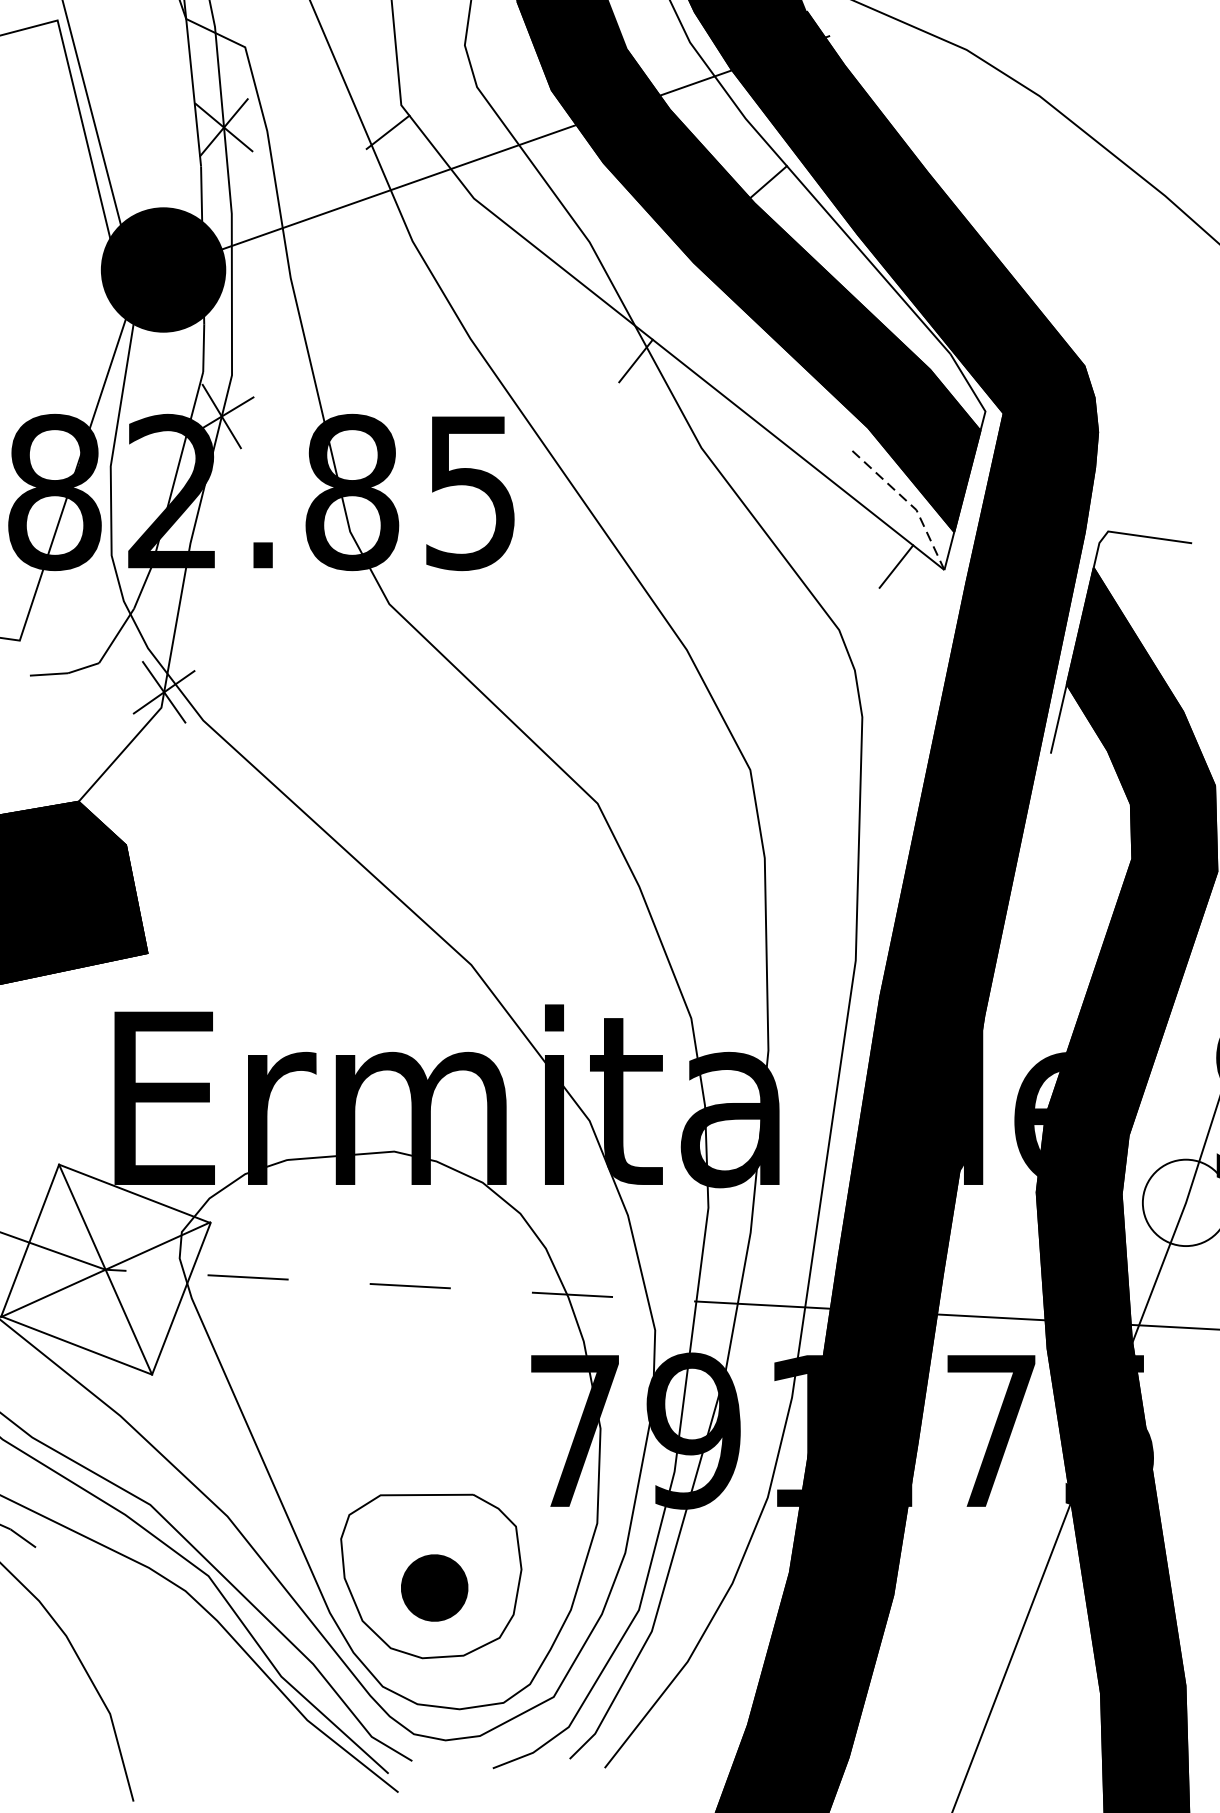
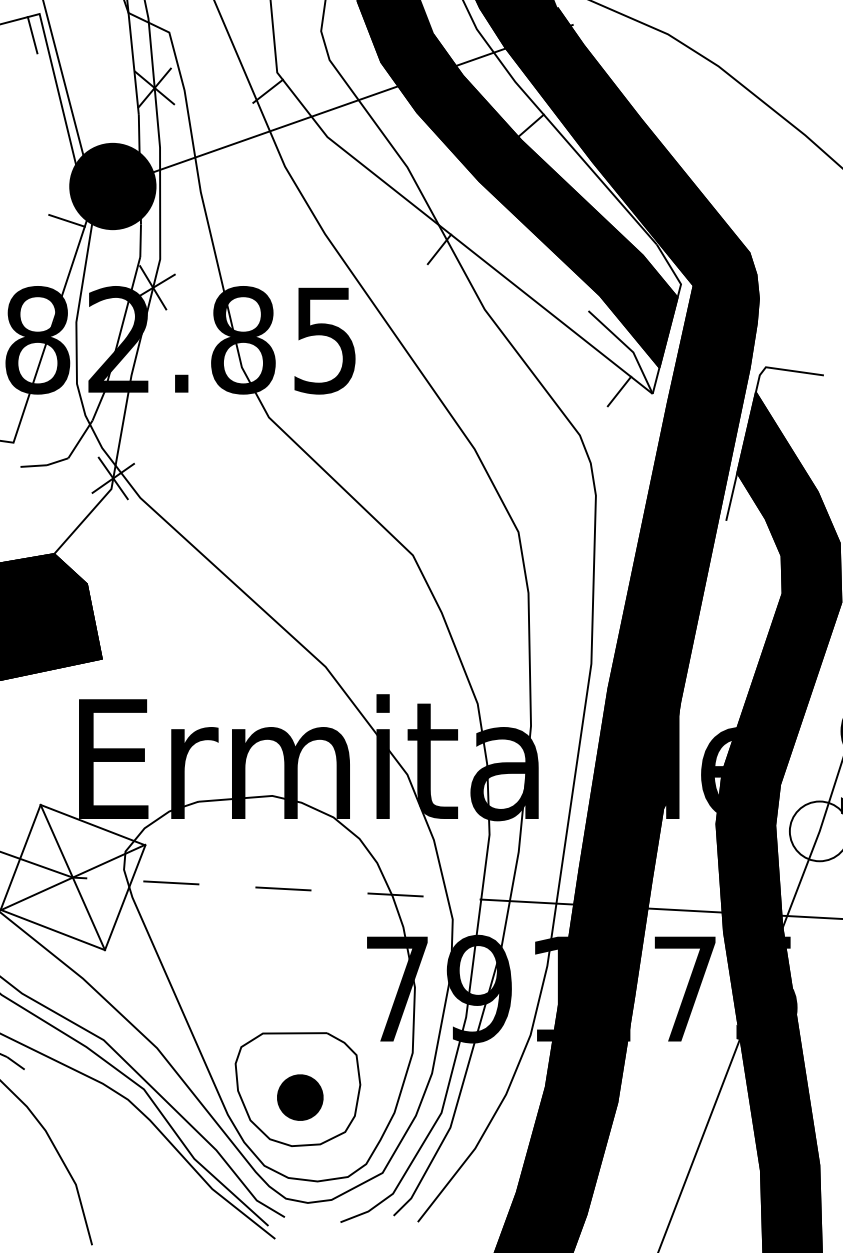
line: (47, 51) -> (32, 35), added
line: (96, 319) -> (66, 220), added
line: (907, 502) -> (627, 347), dashed -> solid

